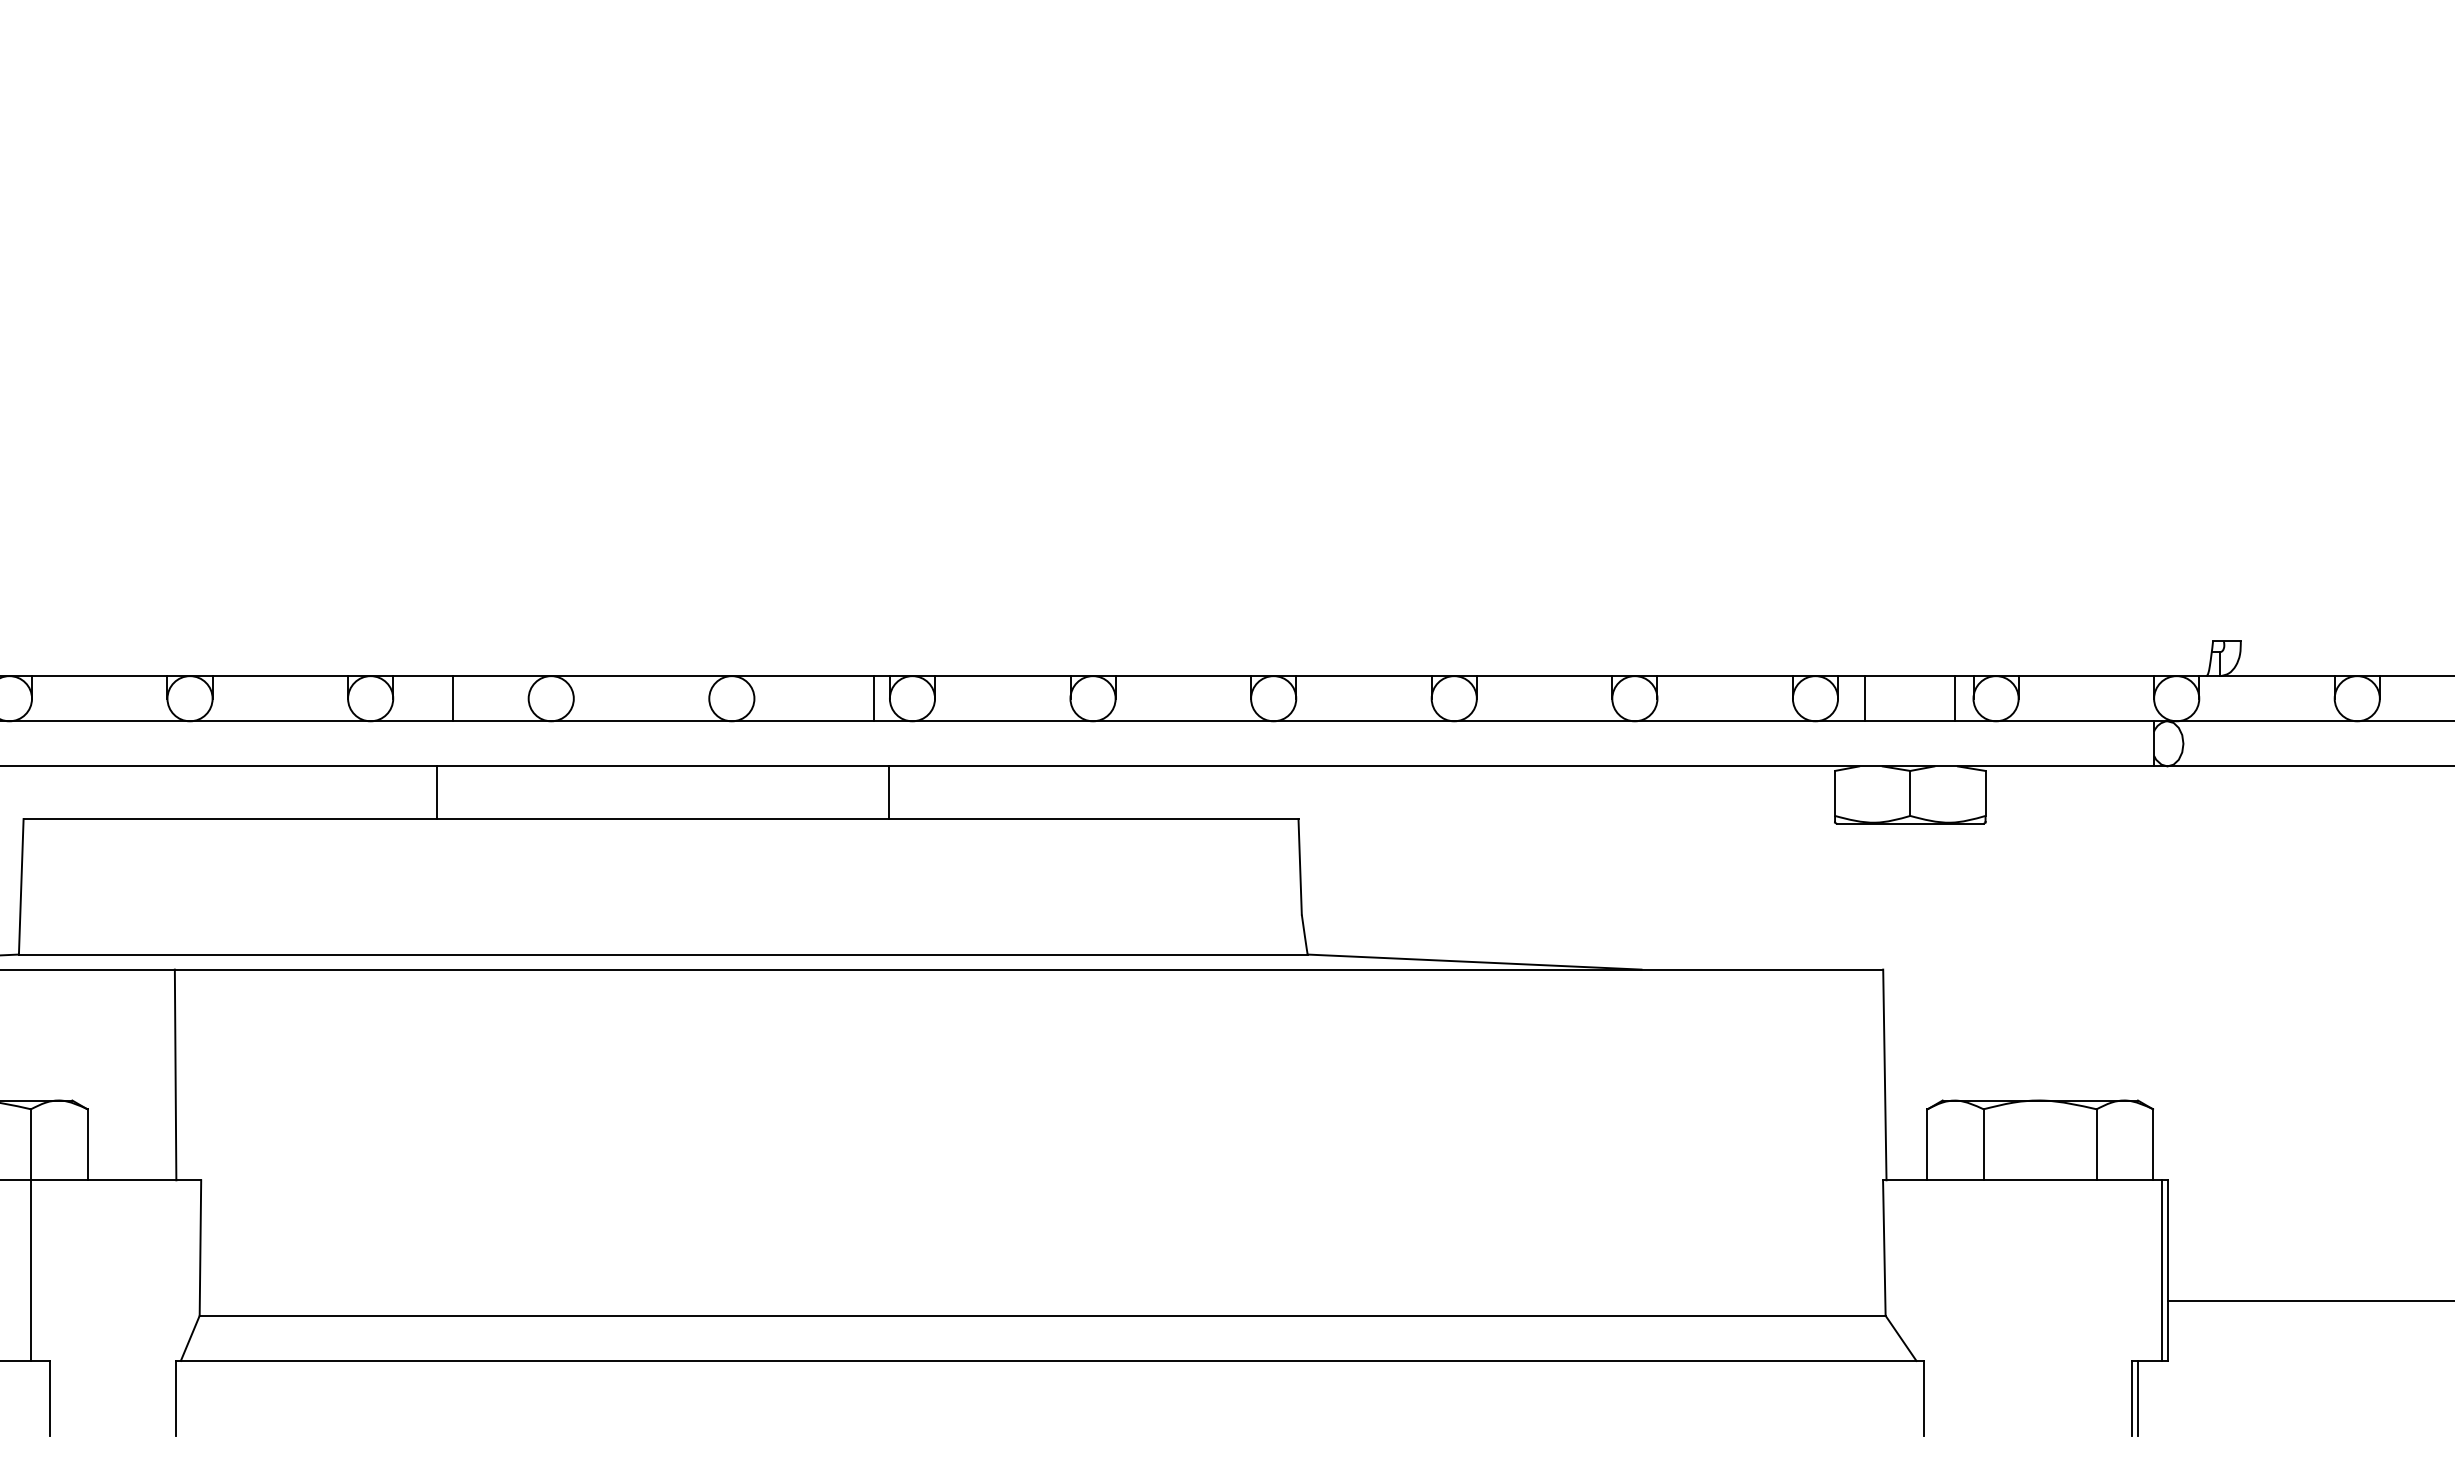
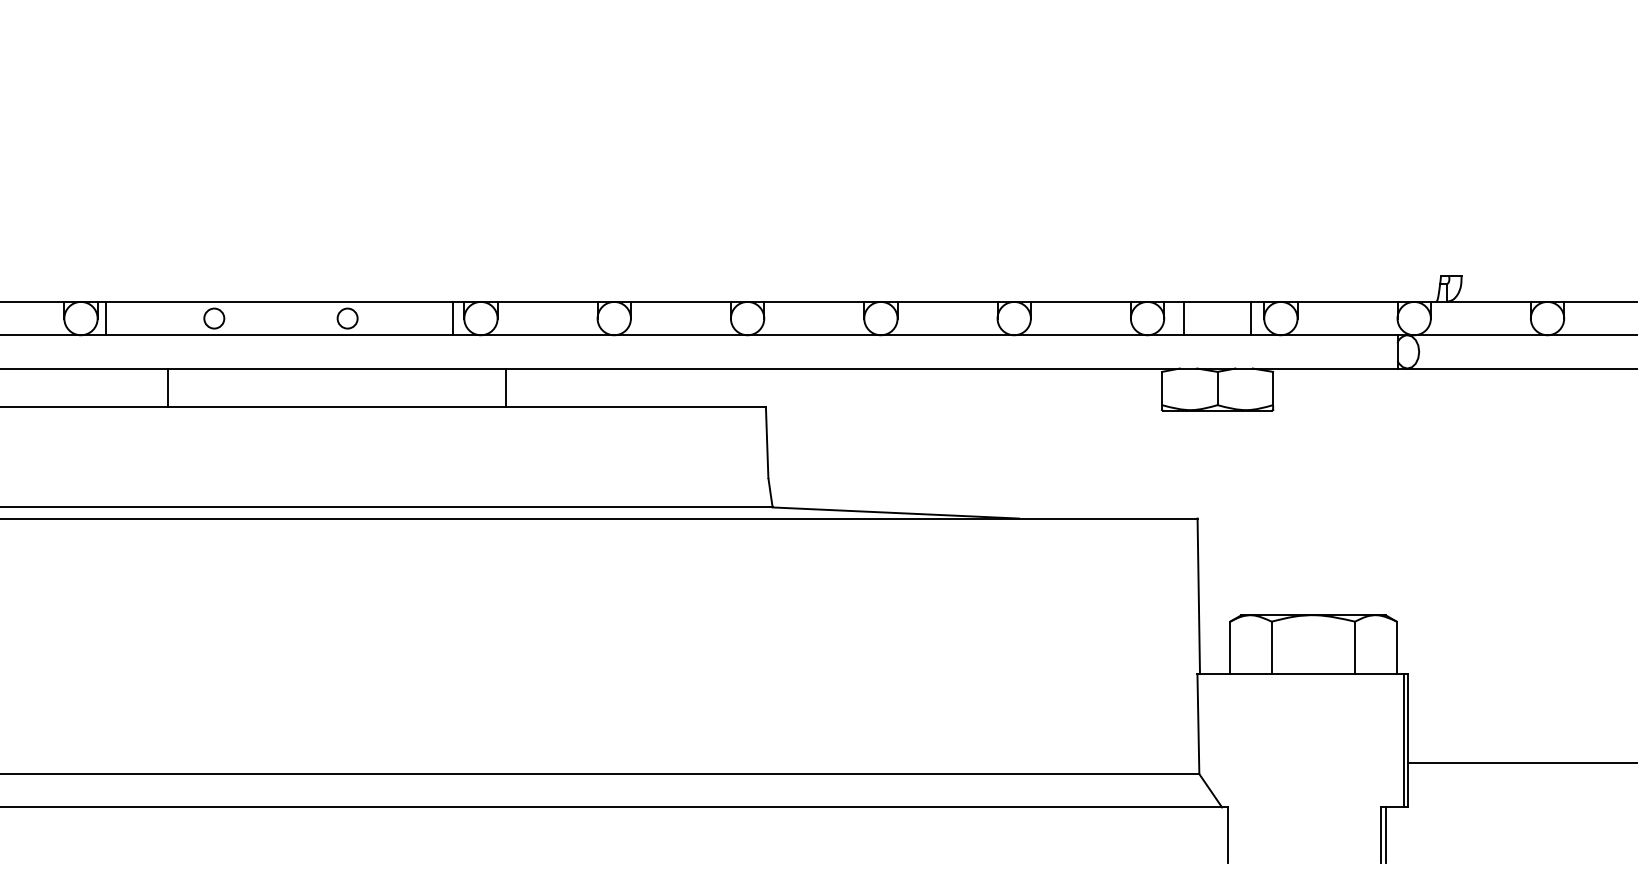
line: (452, 698) -> (105, 318), moved
circle: (550, 698) -> (213, 318), size x0.6
circle: (731, 698) -> (347, 318), size x0.6
line: (437, 792) -> (167, 387), moved
line: (888, 792) -> (506, 387), moved

